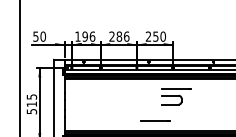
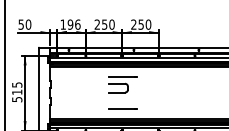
text: (122, 36) -> (107, 24), 286 -> 250
part: (176, 96) -> (122, 84), moved
line: (155, 120) -> (122, 108), moved

